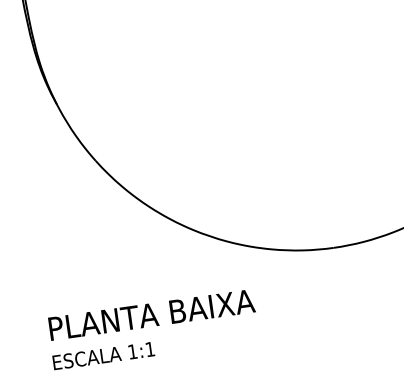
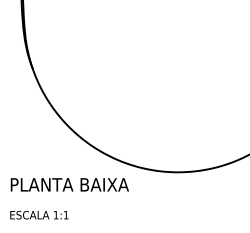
text: (151, 314) -> (69, 184), moved

